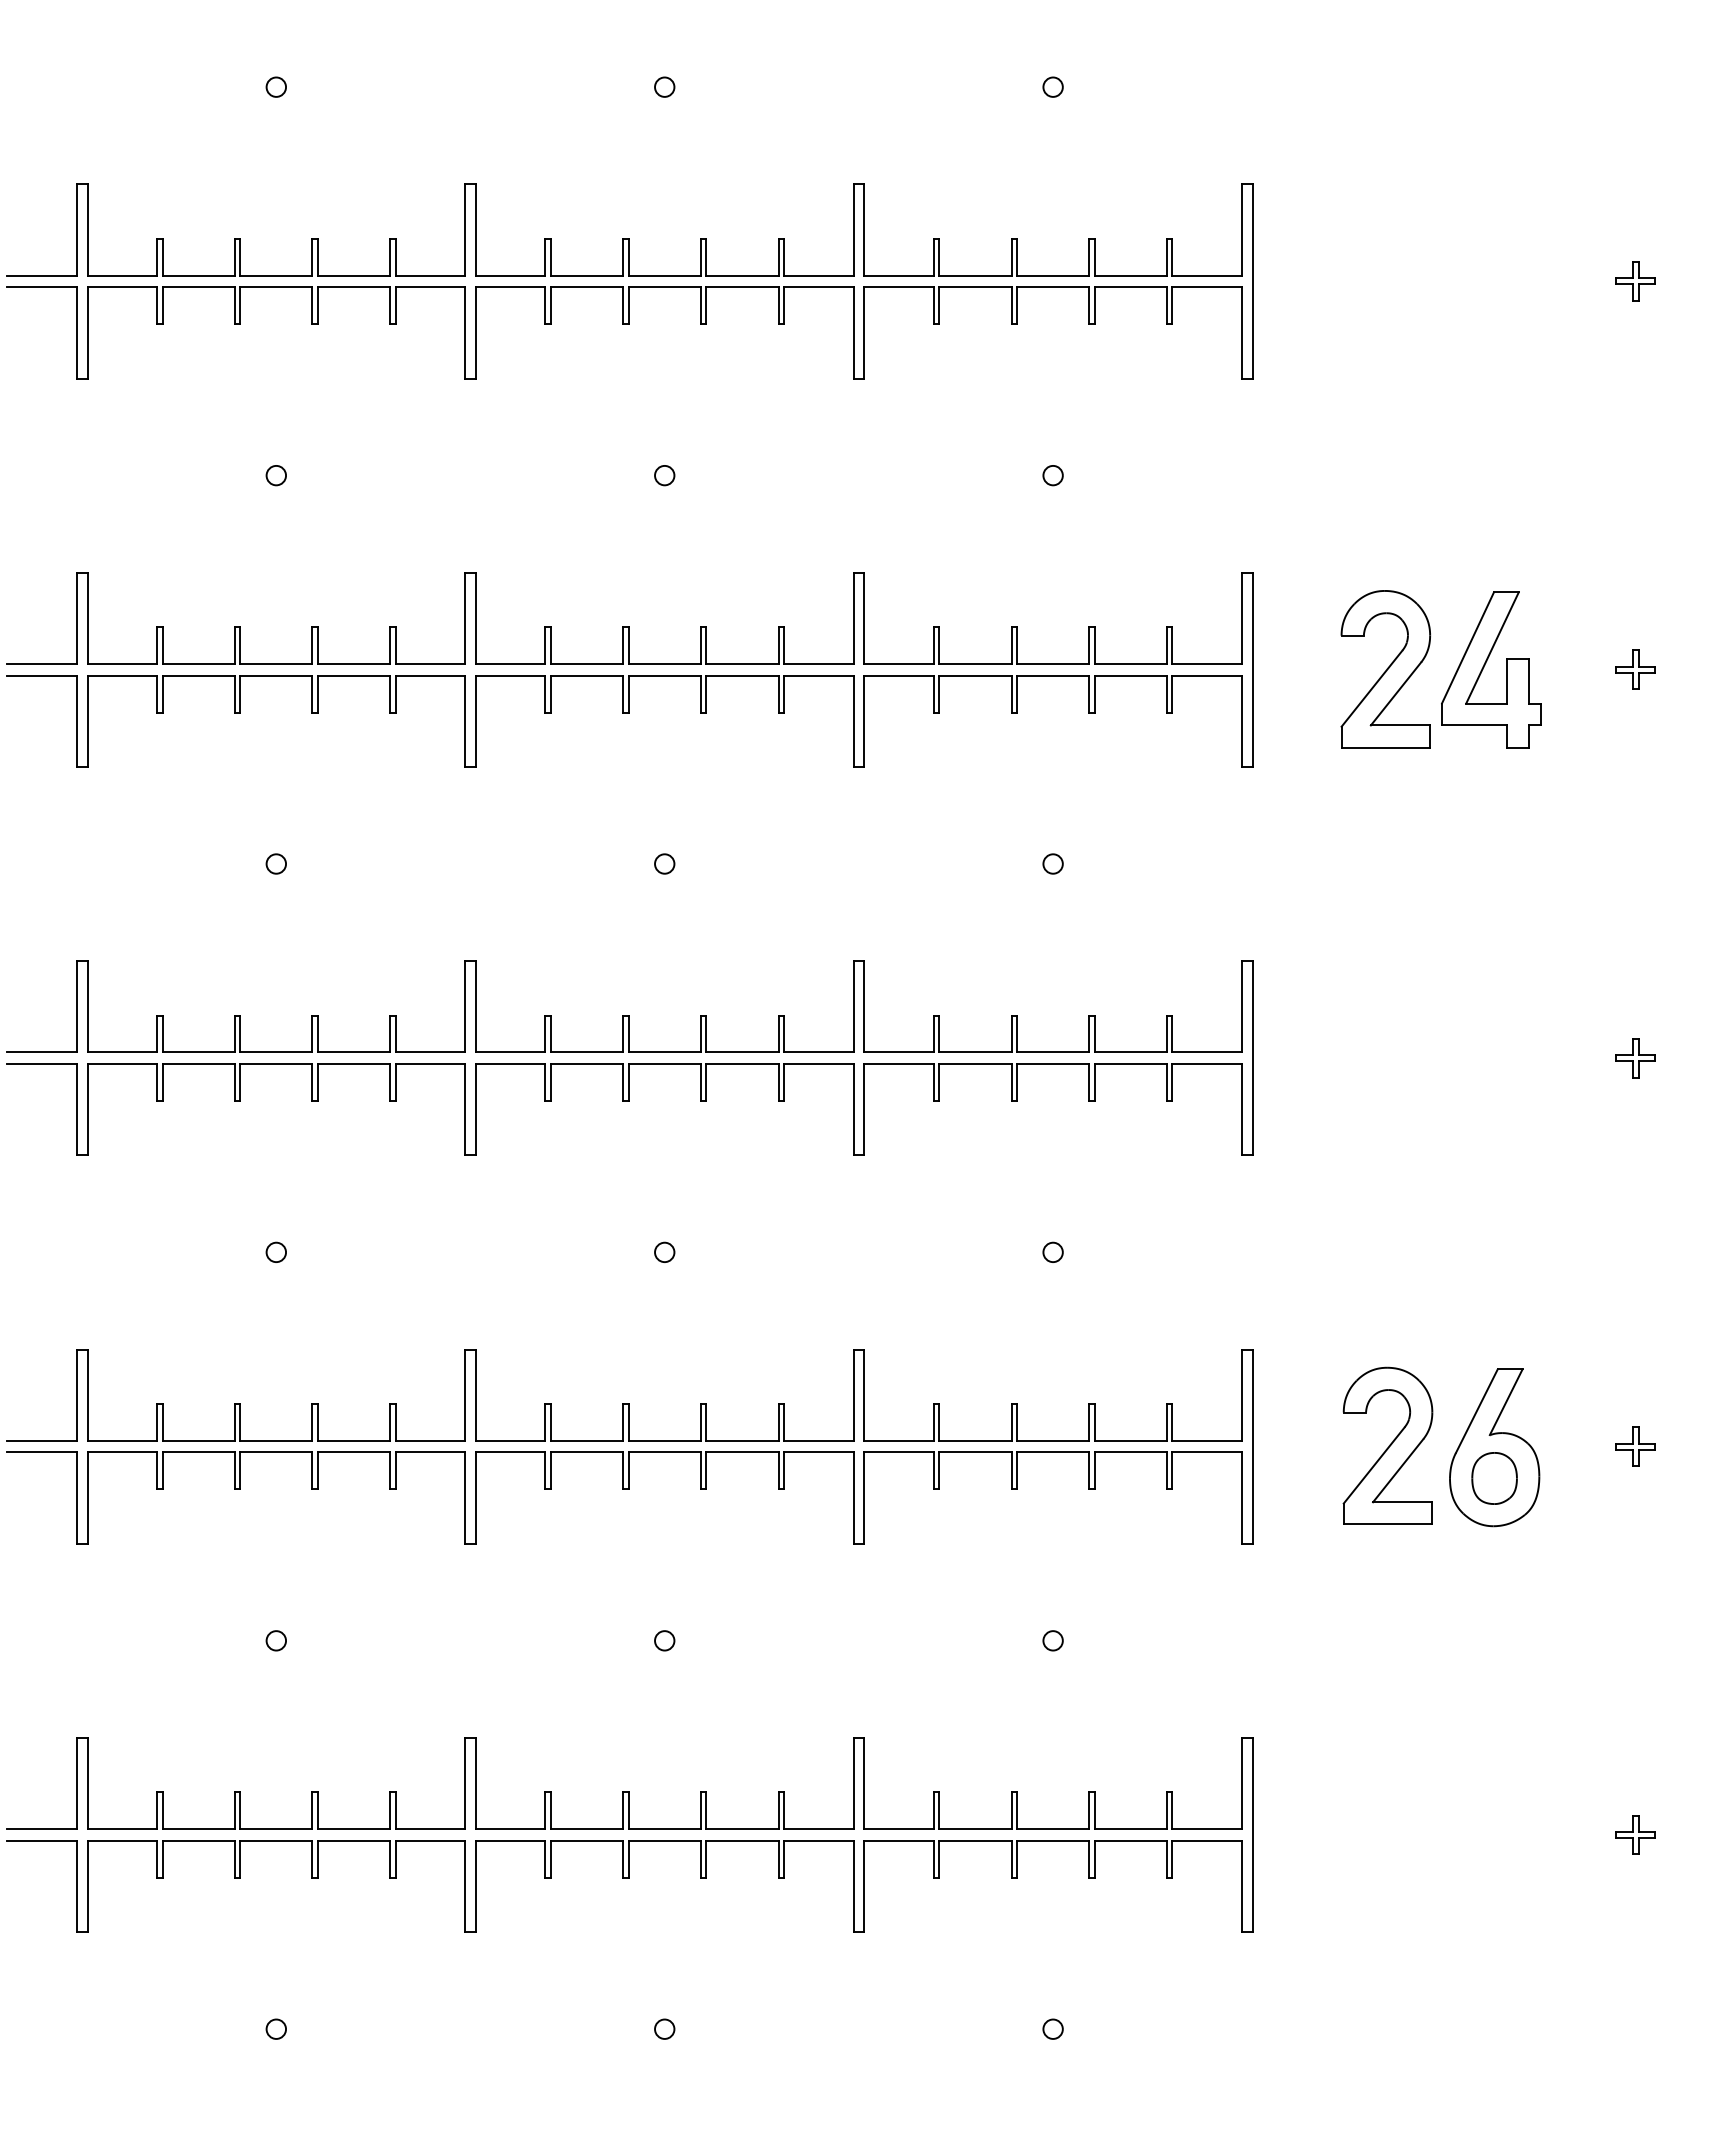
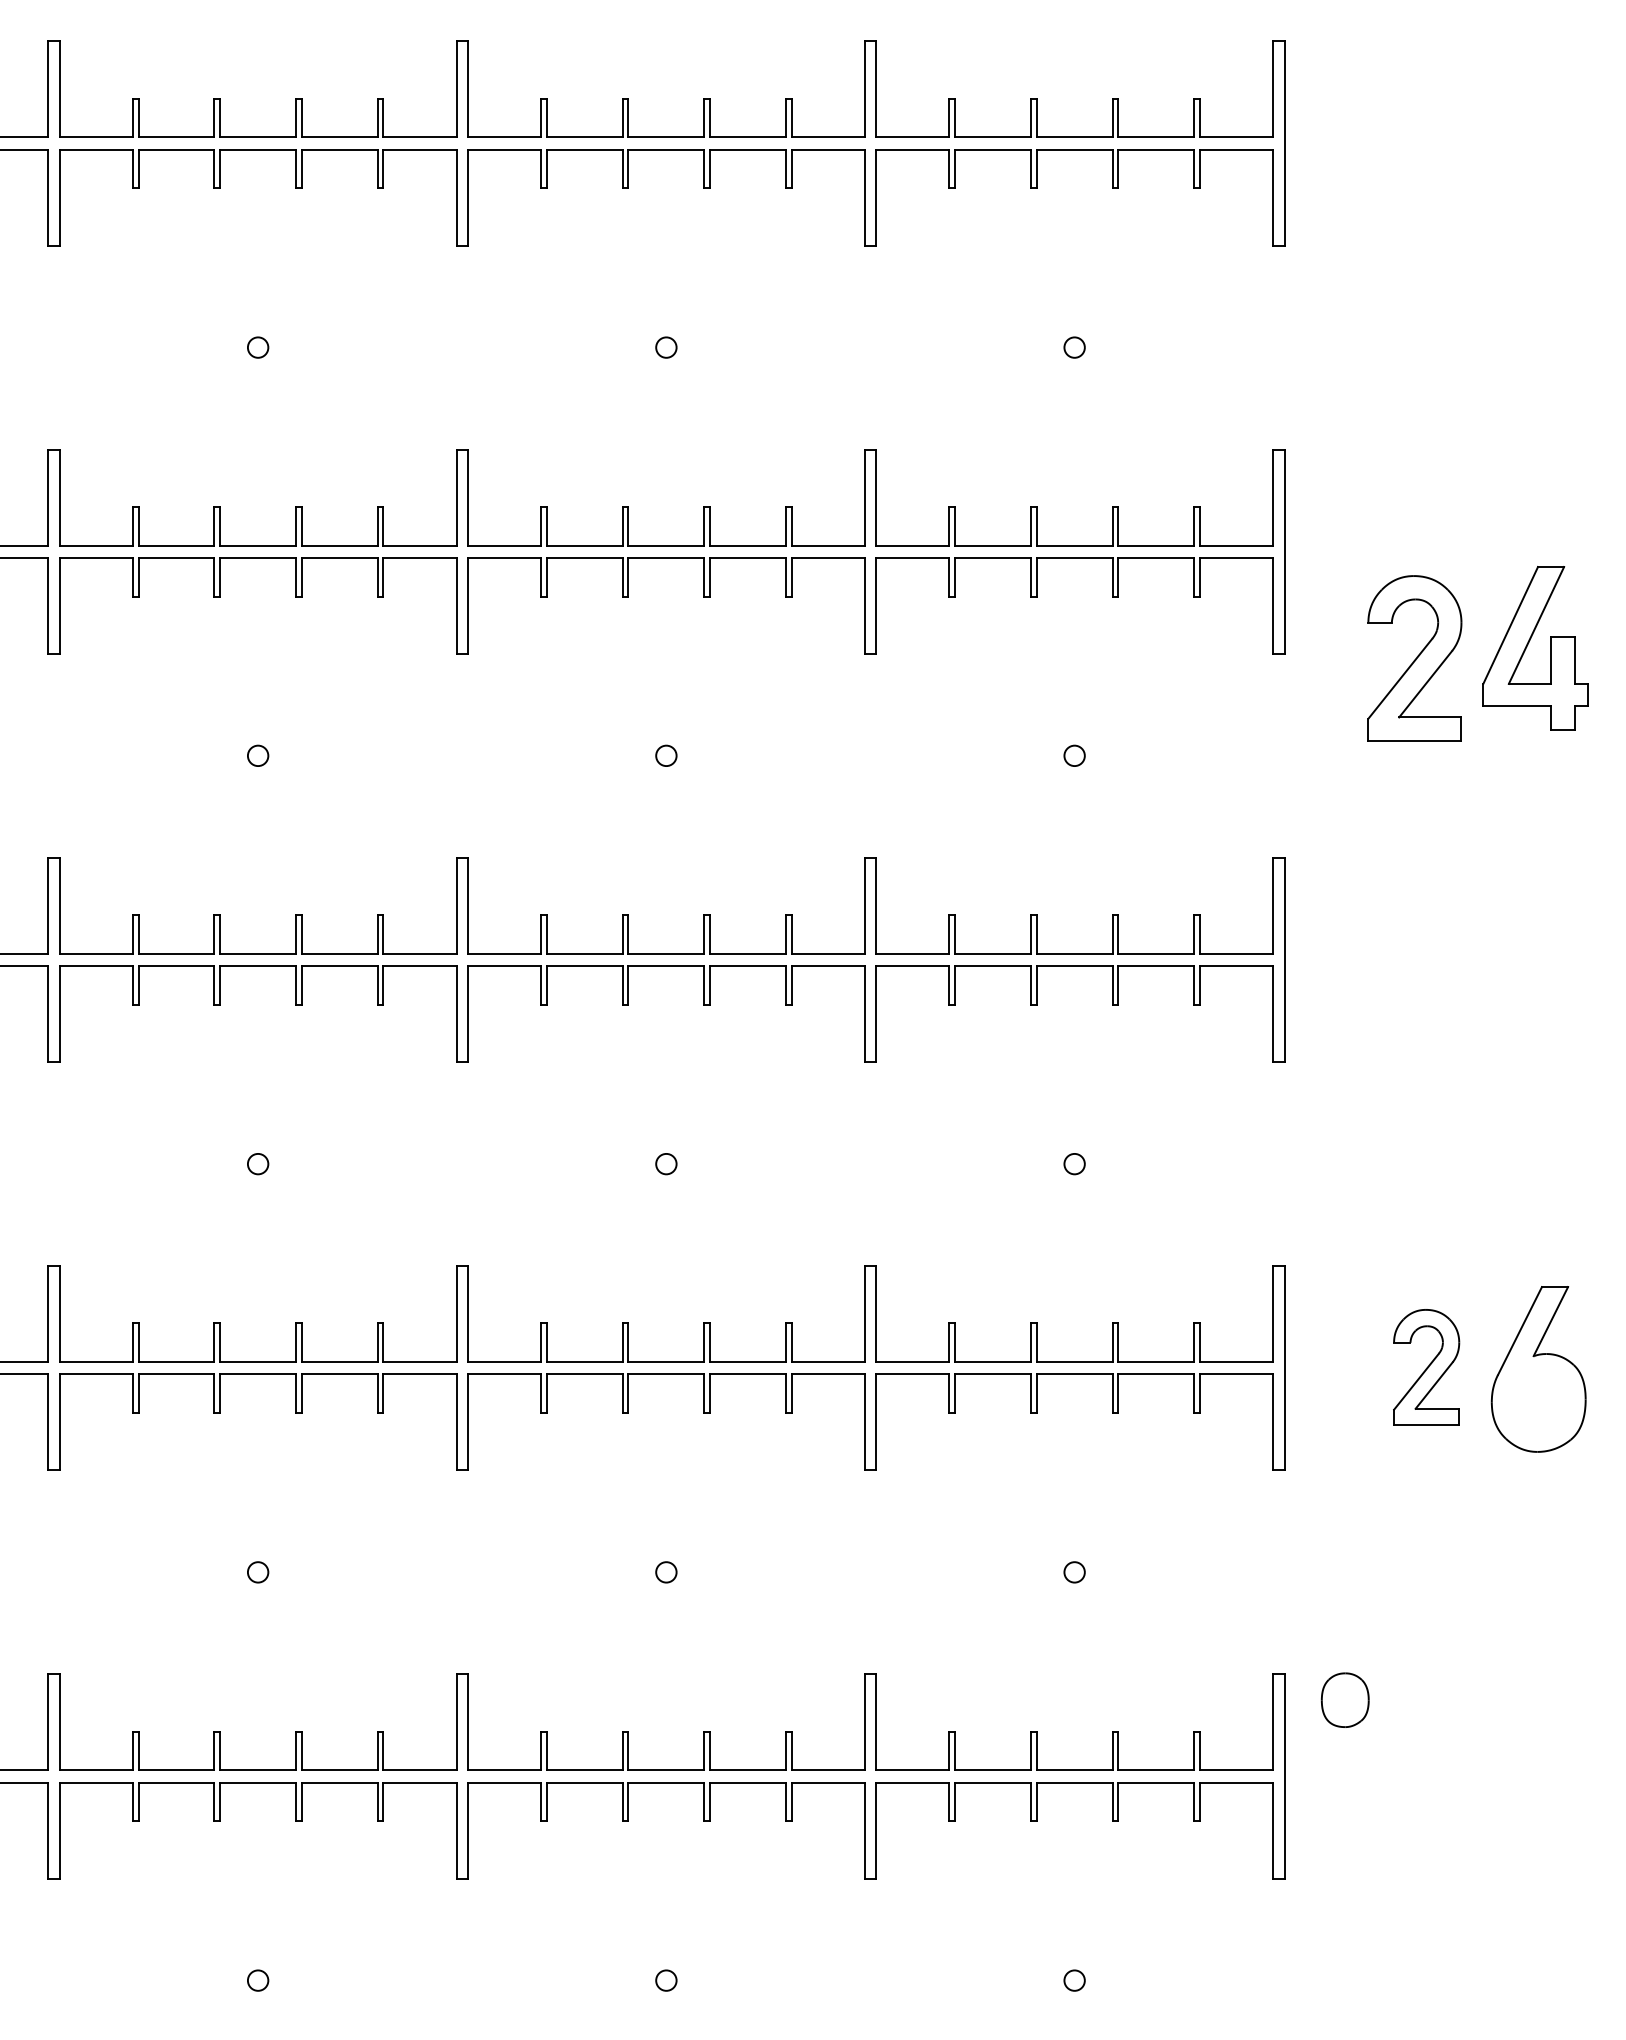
part: (1485, 665) -> (1529, 643), moved
part: (1385, 669) -> (1414, 658), moved
part: (1387, 1445) -> (1426, 1367), size x0.7
part: (1494, 1478) -> (1345, 1700), moved

